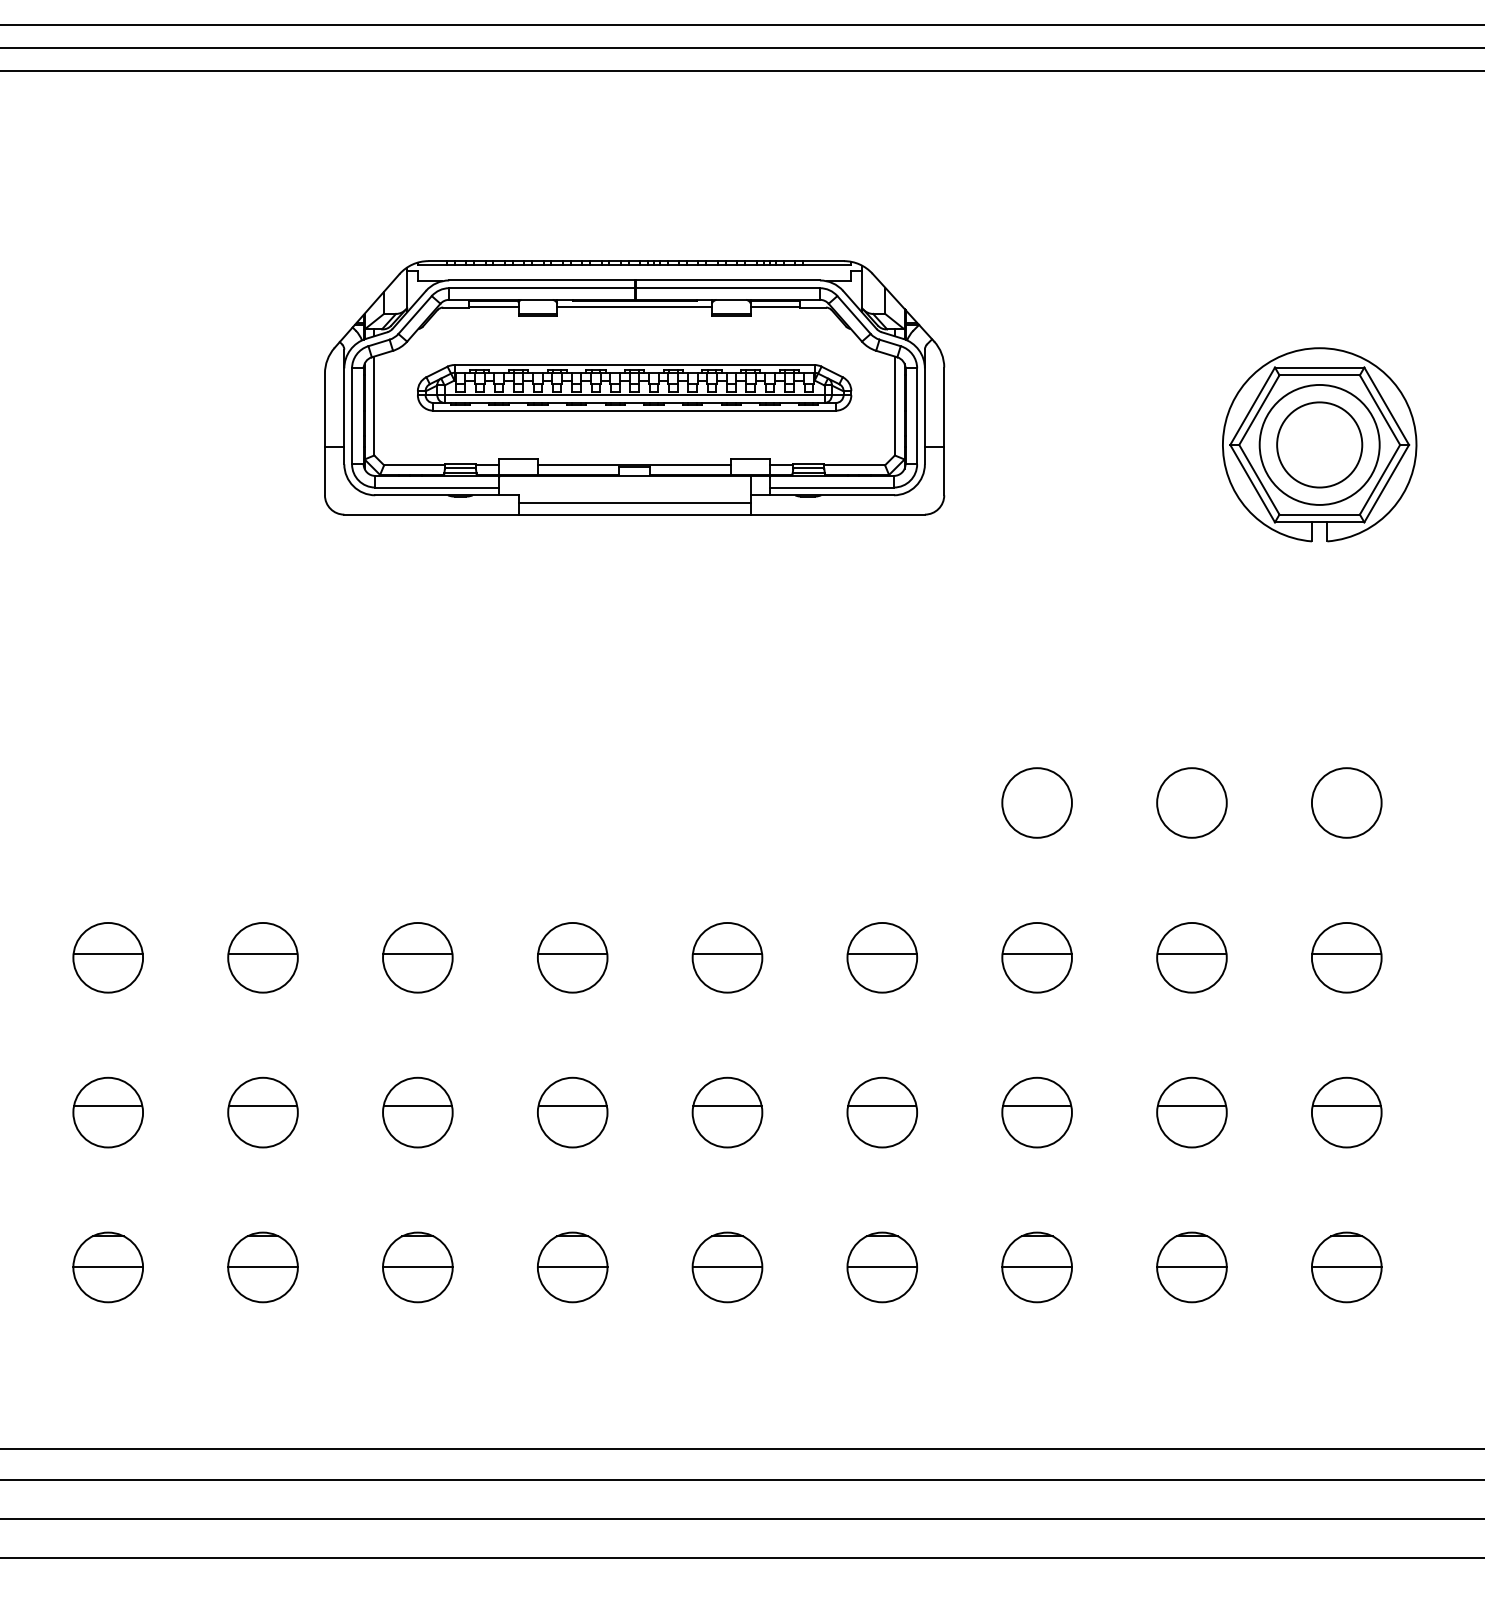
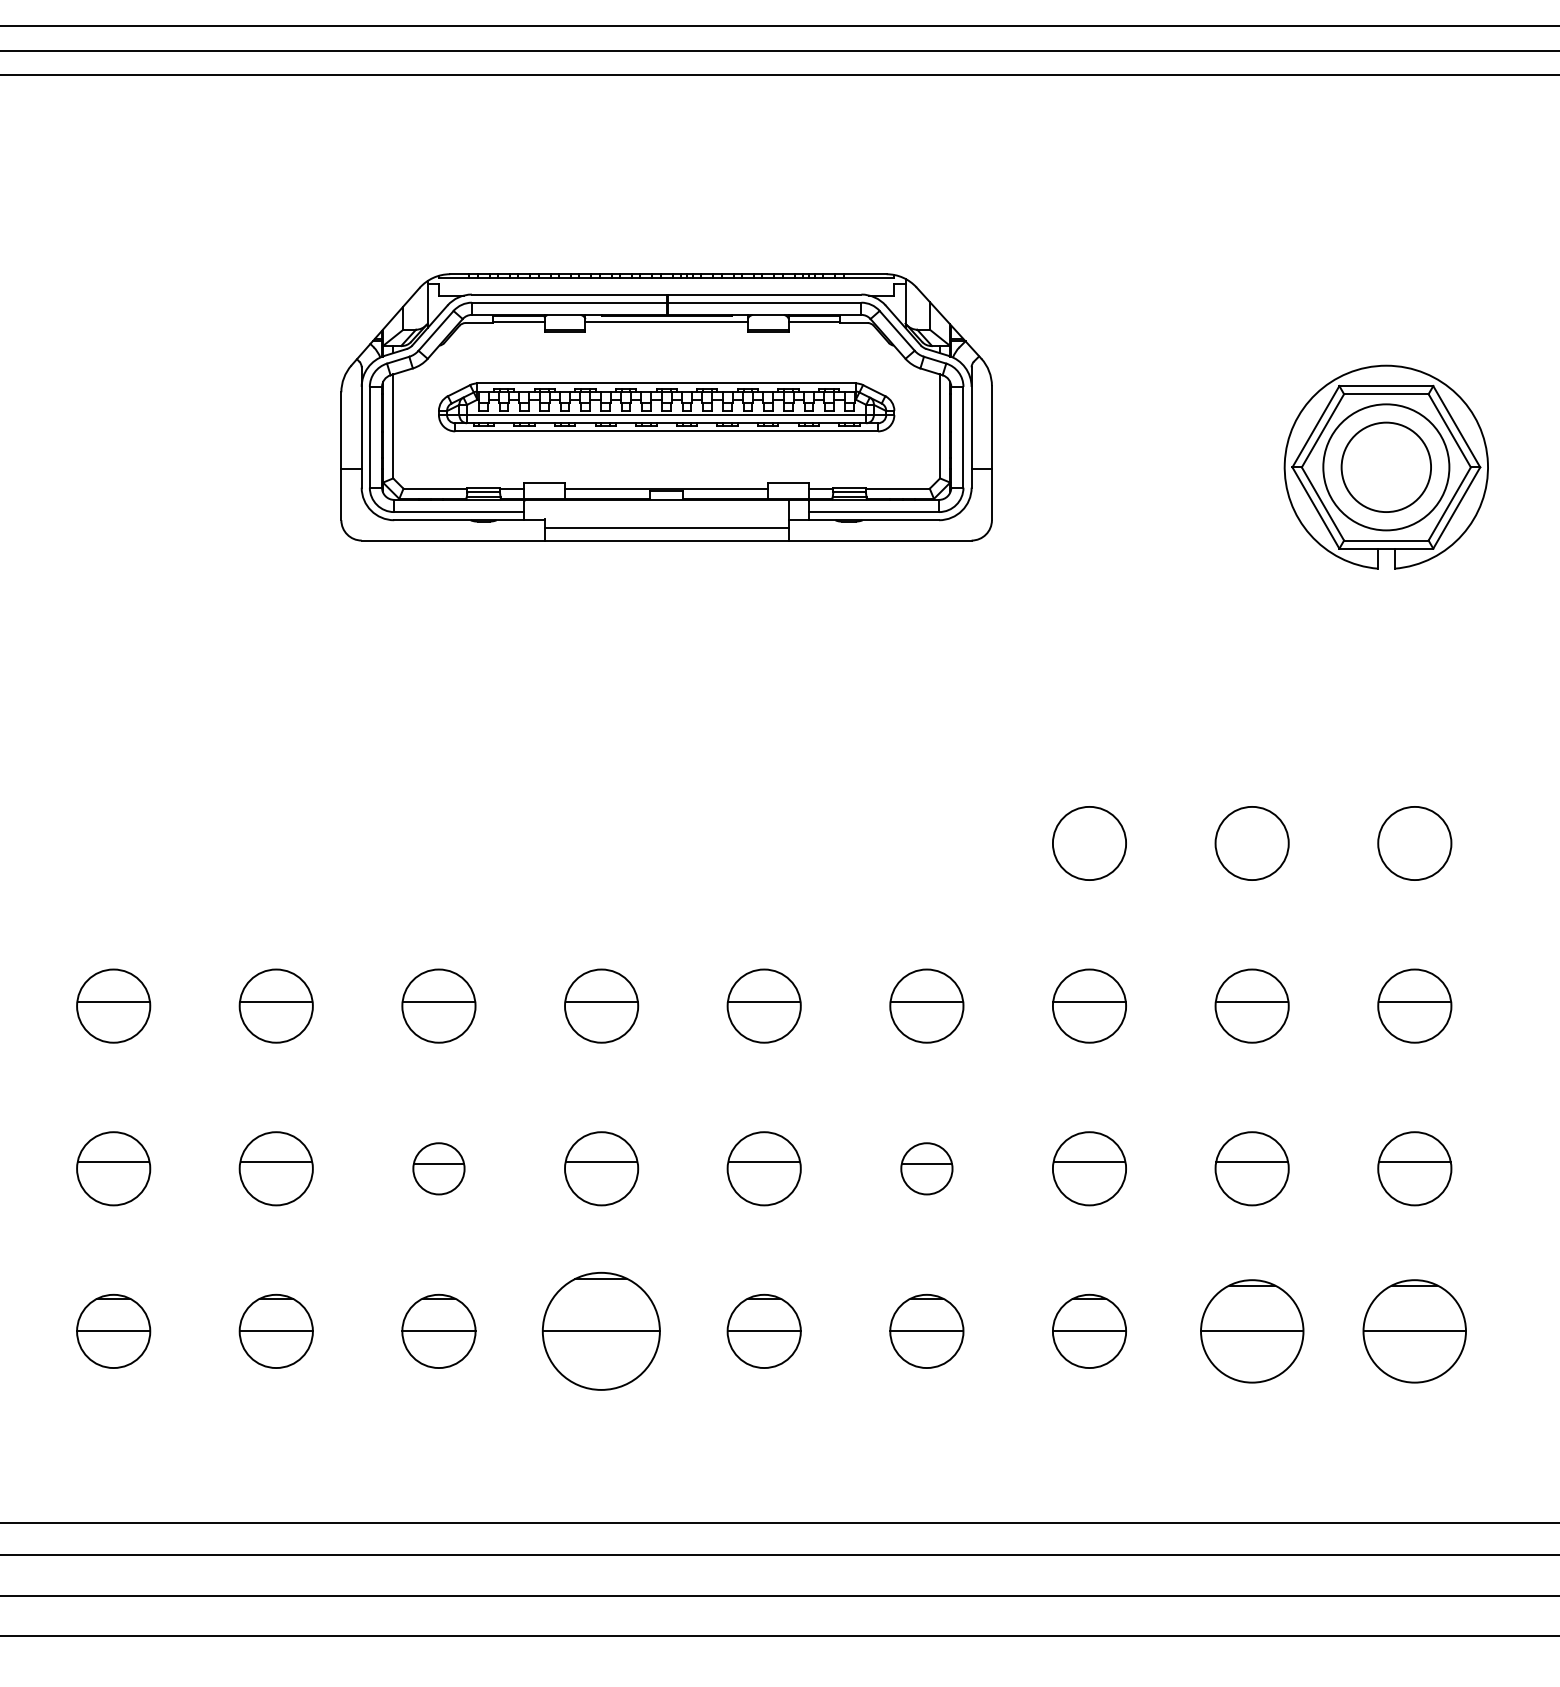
part: (417, 1112) -> (438, 1168), size x0.7
part: (881, 1112) -> (926, 1168), size x0.7
part: (572, 1267) -> (601, 1331), size x1.6
part: (1191, 1267) -> (1251, 1331), size x1.4
part: (1346, 1267) -> (1414, 1331), size x1.4

